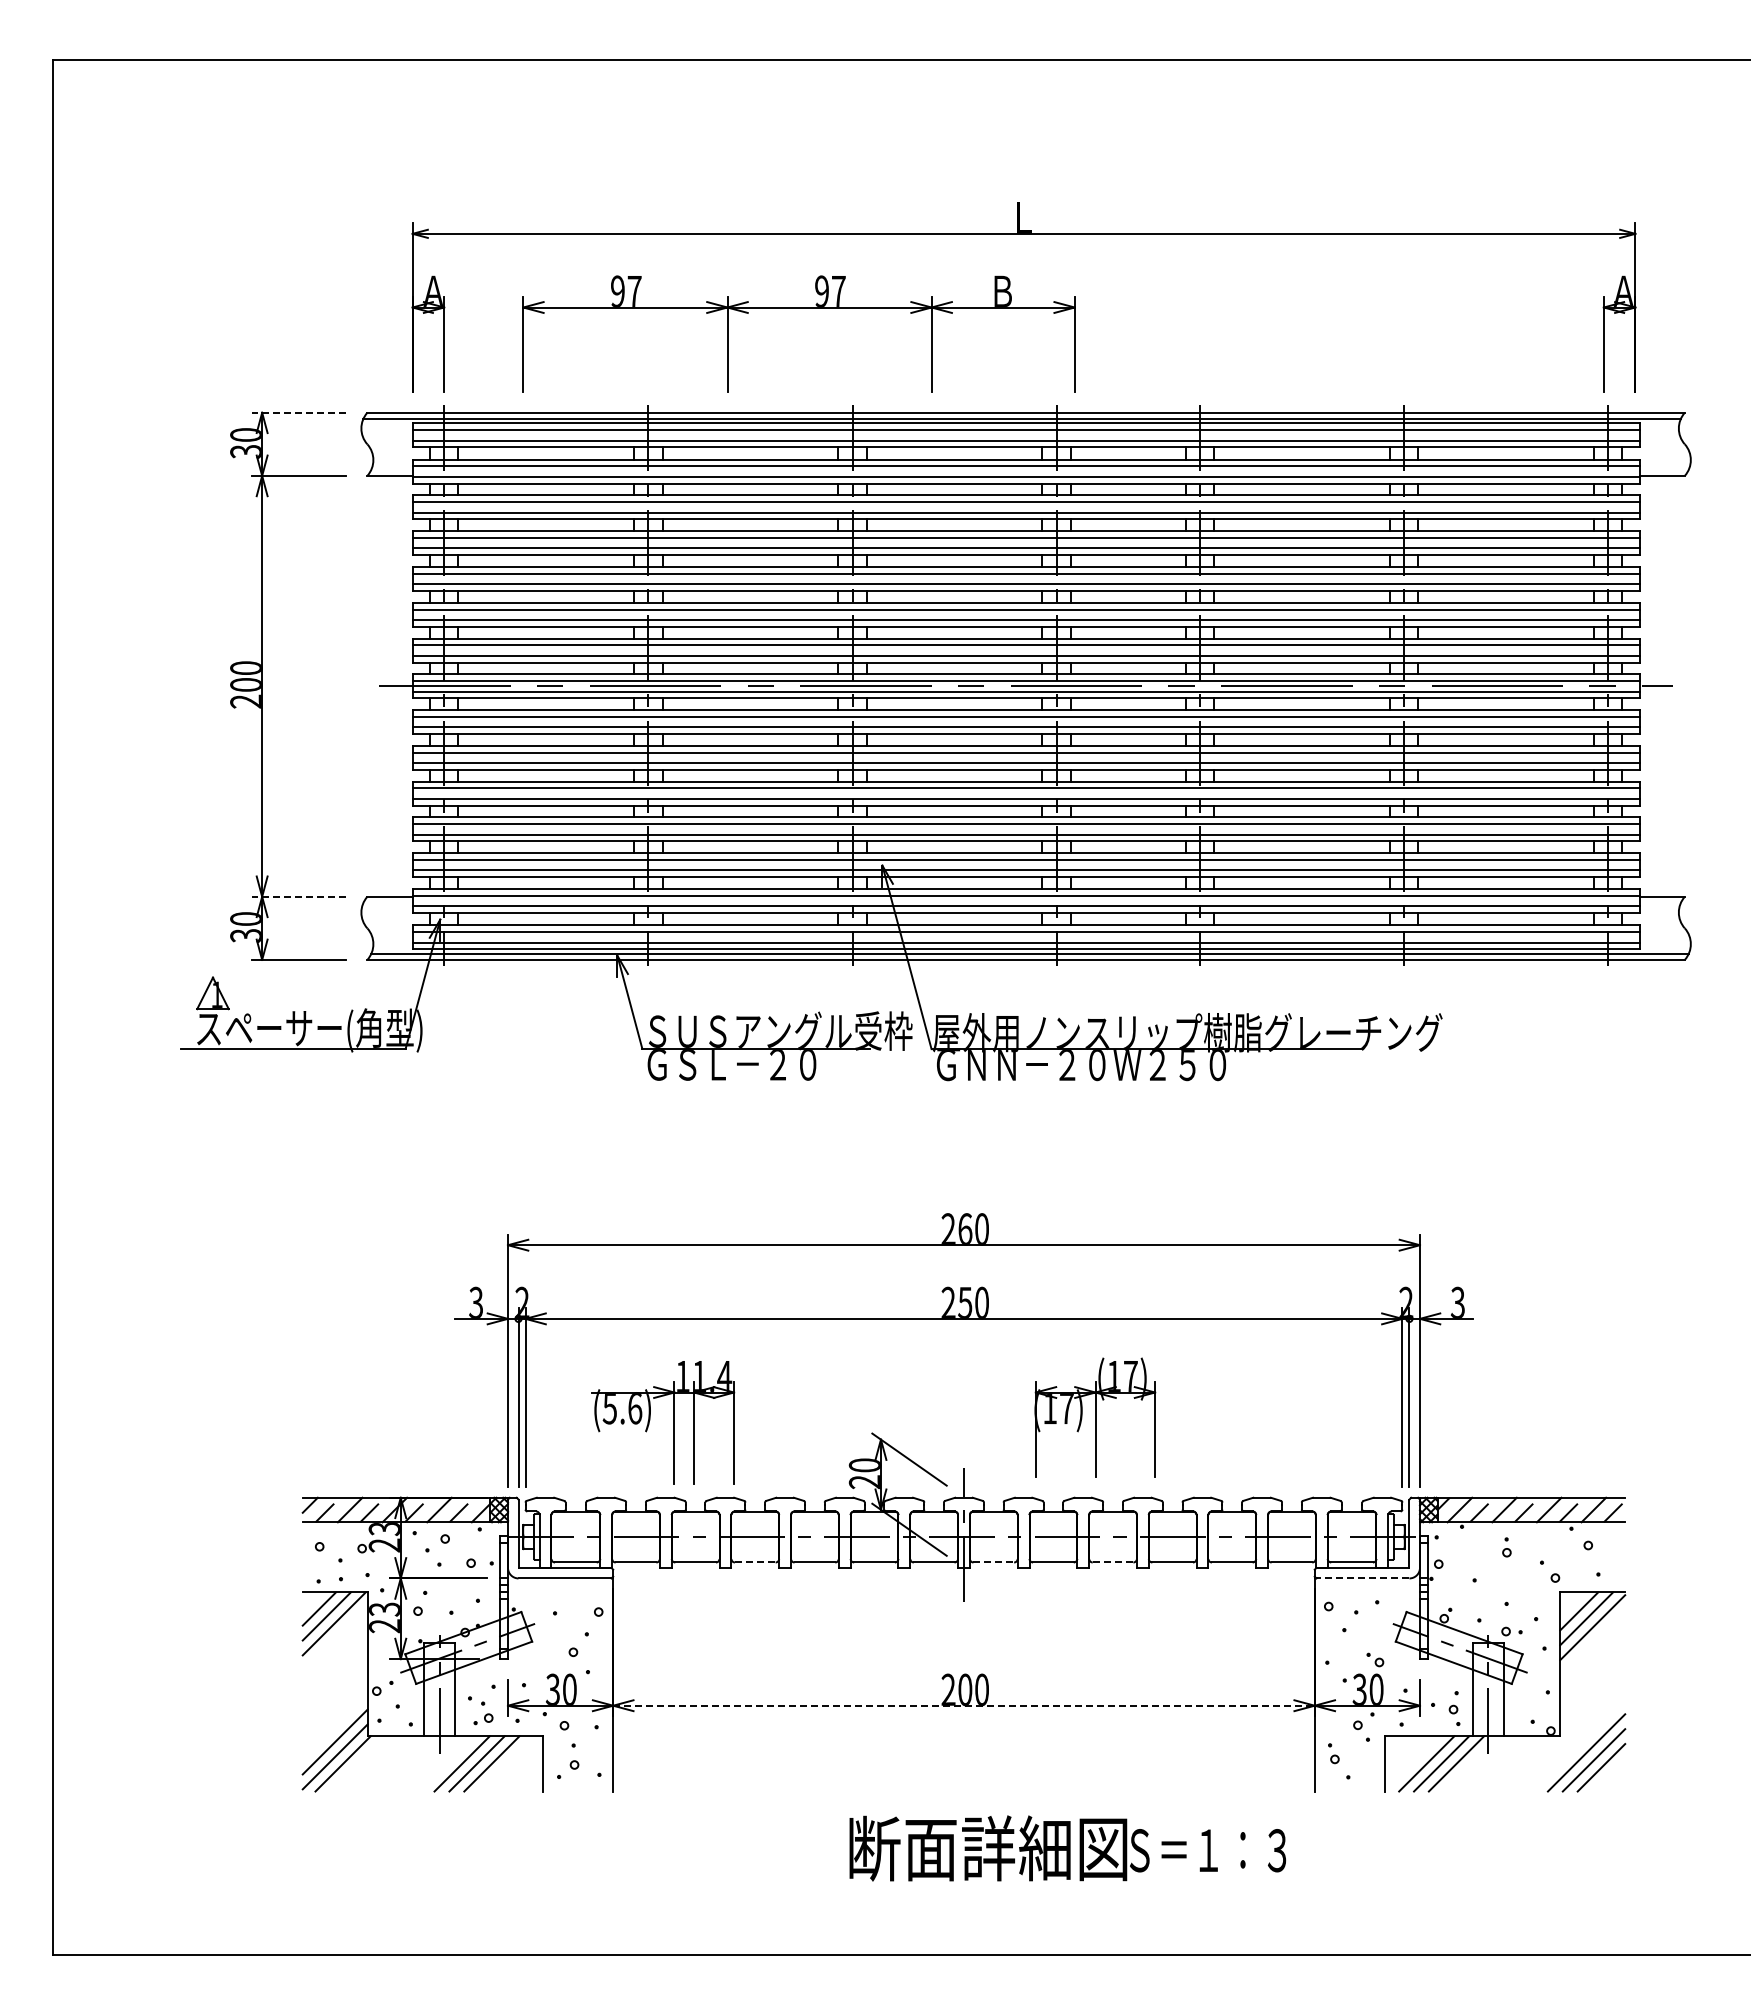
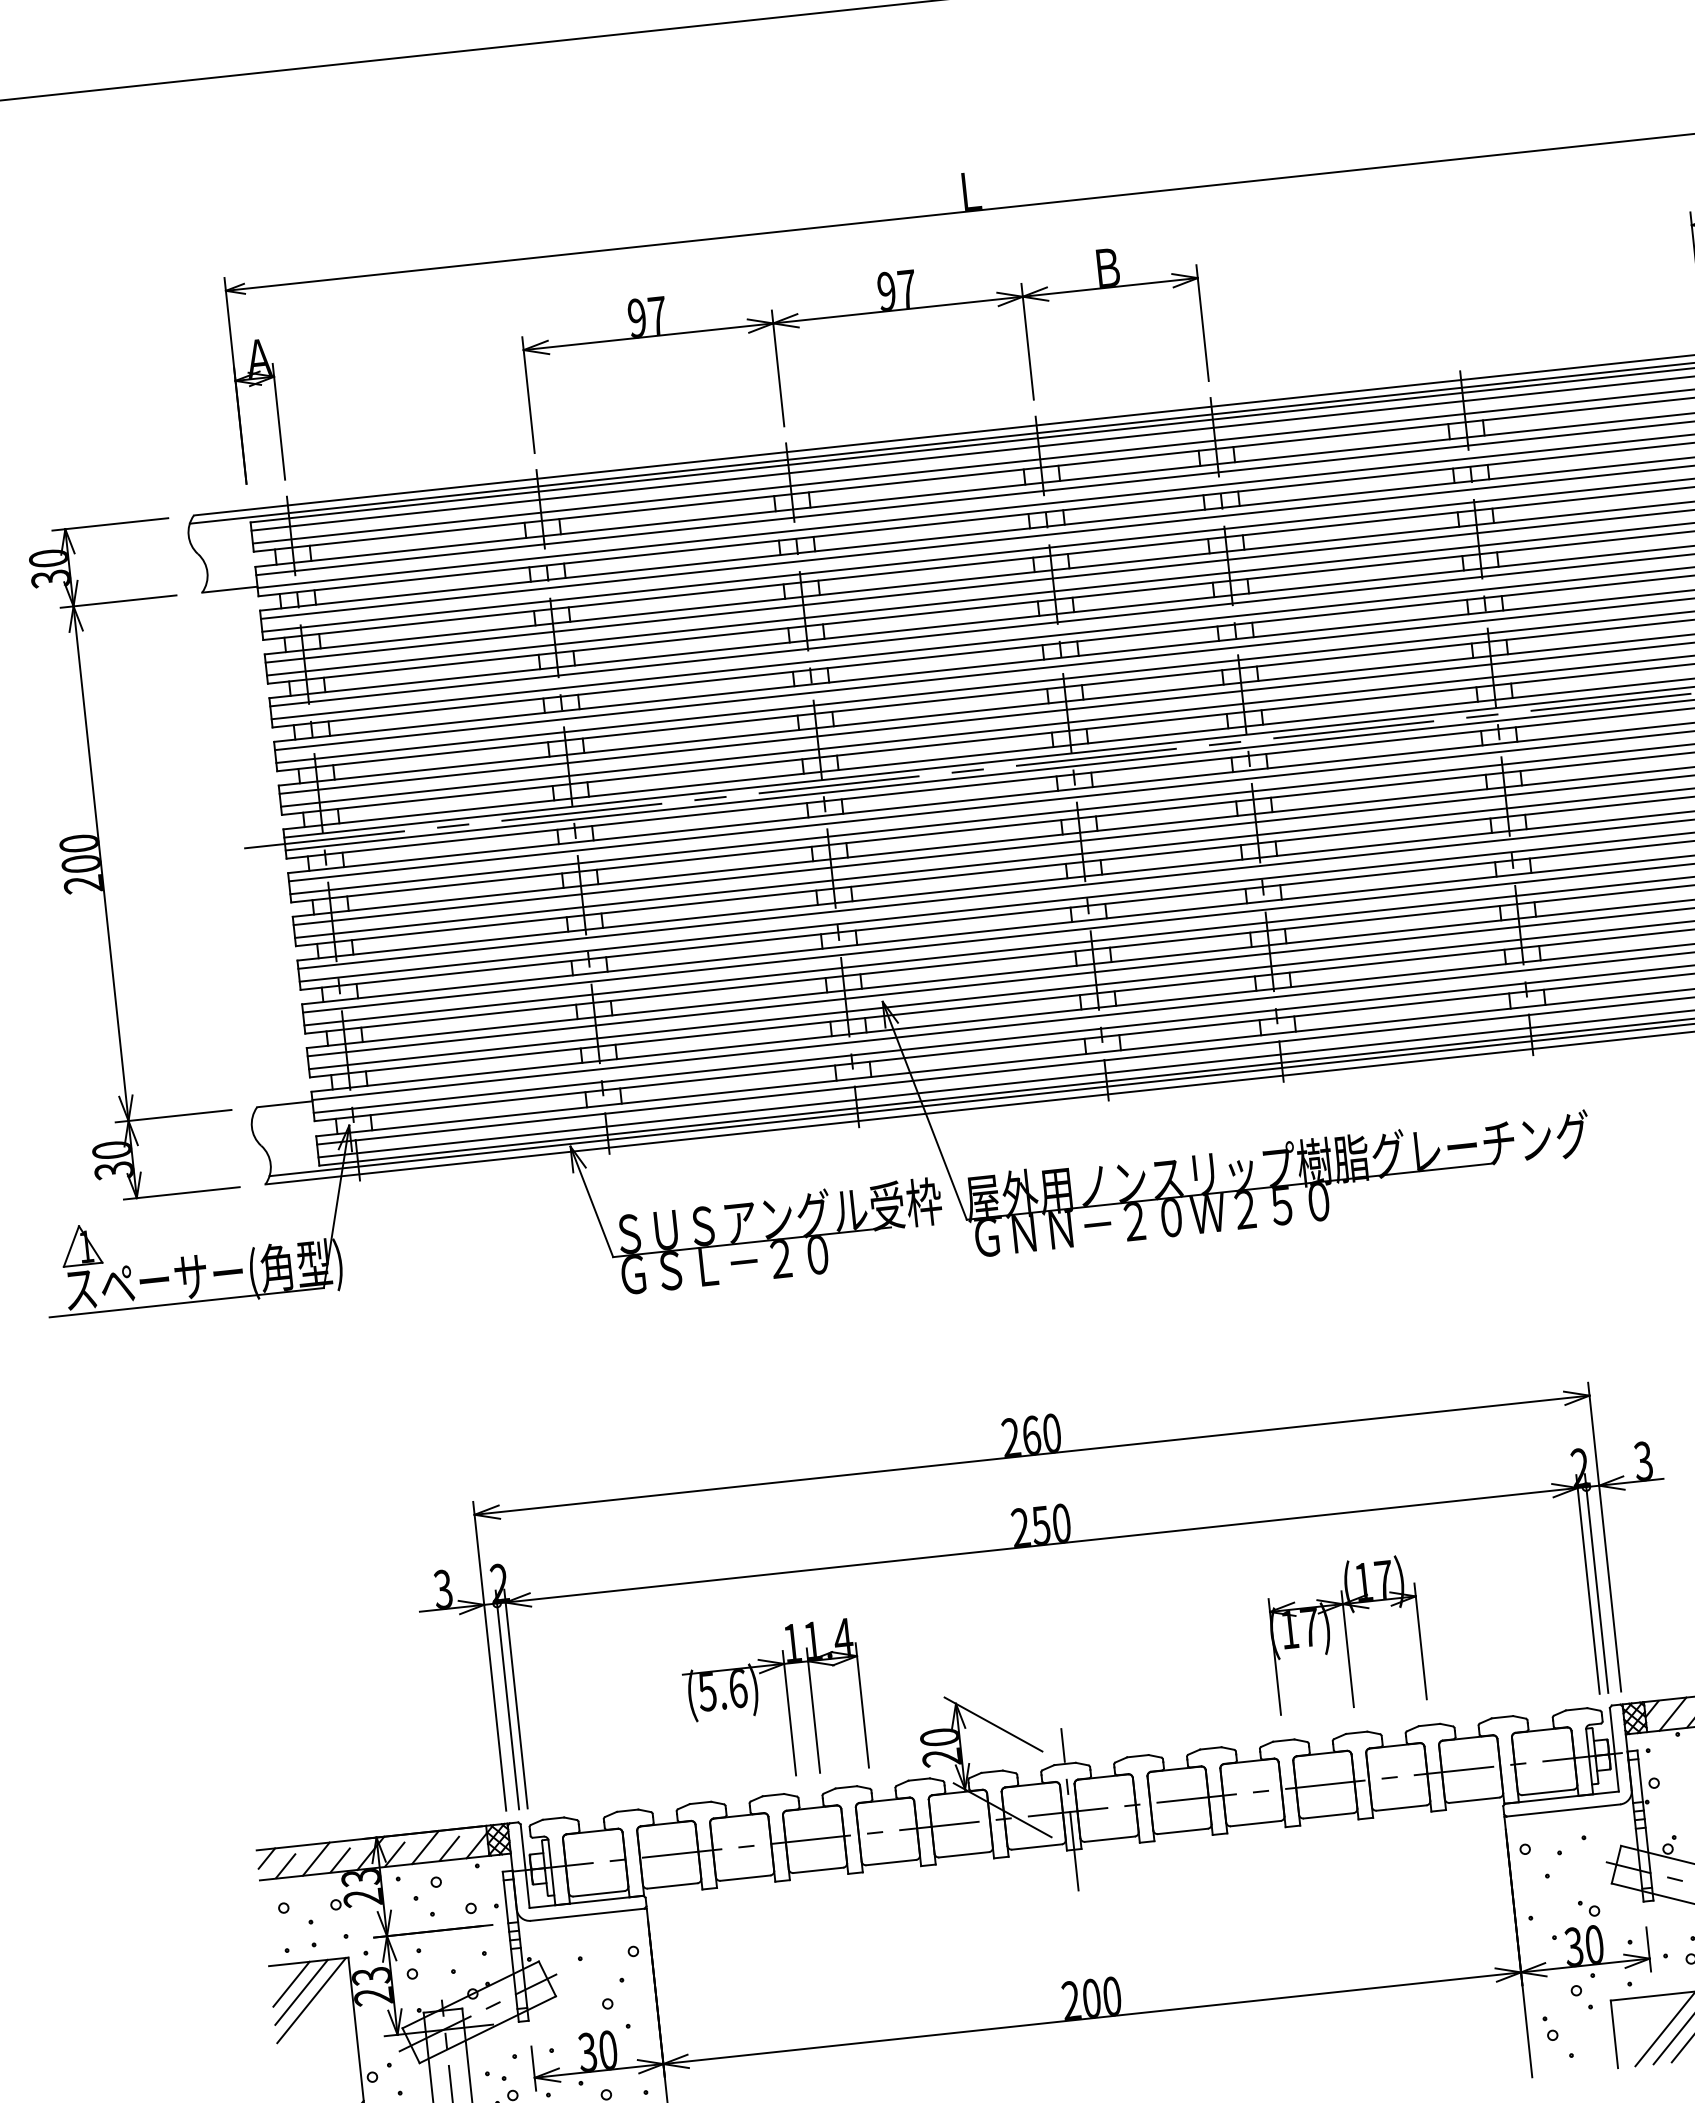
part: (798, 308) -> (860, 315), moved
line: (298, 412) -> (109, 524), dashed -> solid
line: (298, 896) -> (172, 1115), dashed -> solid
part: (1095, 1417) -> (1346, 1634), moved
part: (673, 1422) -> (786, 1700), moved
line: (755, 1562) -> (818, 1870), dashed -> solid
line: (994, 1562) -> (1110, 1839), dashed -> solid
line: (1113, 1562) -> (1256, 1823), dashed -> solid
line: (1362, 1578) -> (1562, 1810), dashed -> solid
line: (963, 1705) -> (1091, 2018), dashed -> solid

